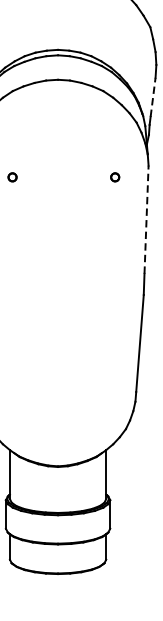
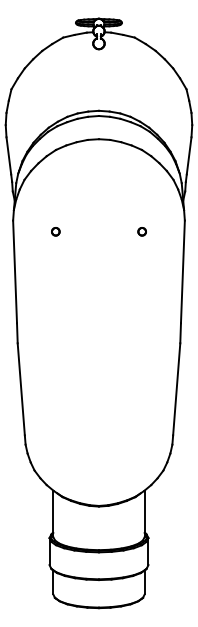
line: (153, 96) -> (189, 155), dashed -> solid
part: (114, 177) -> (141, 231), moved
line: (146, 219) -> (182, 271), dashed -> solid

